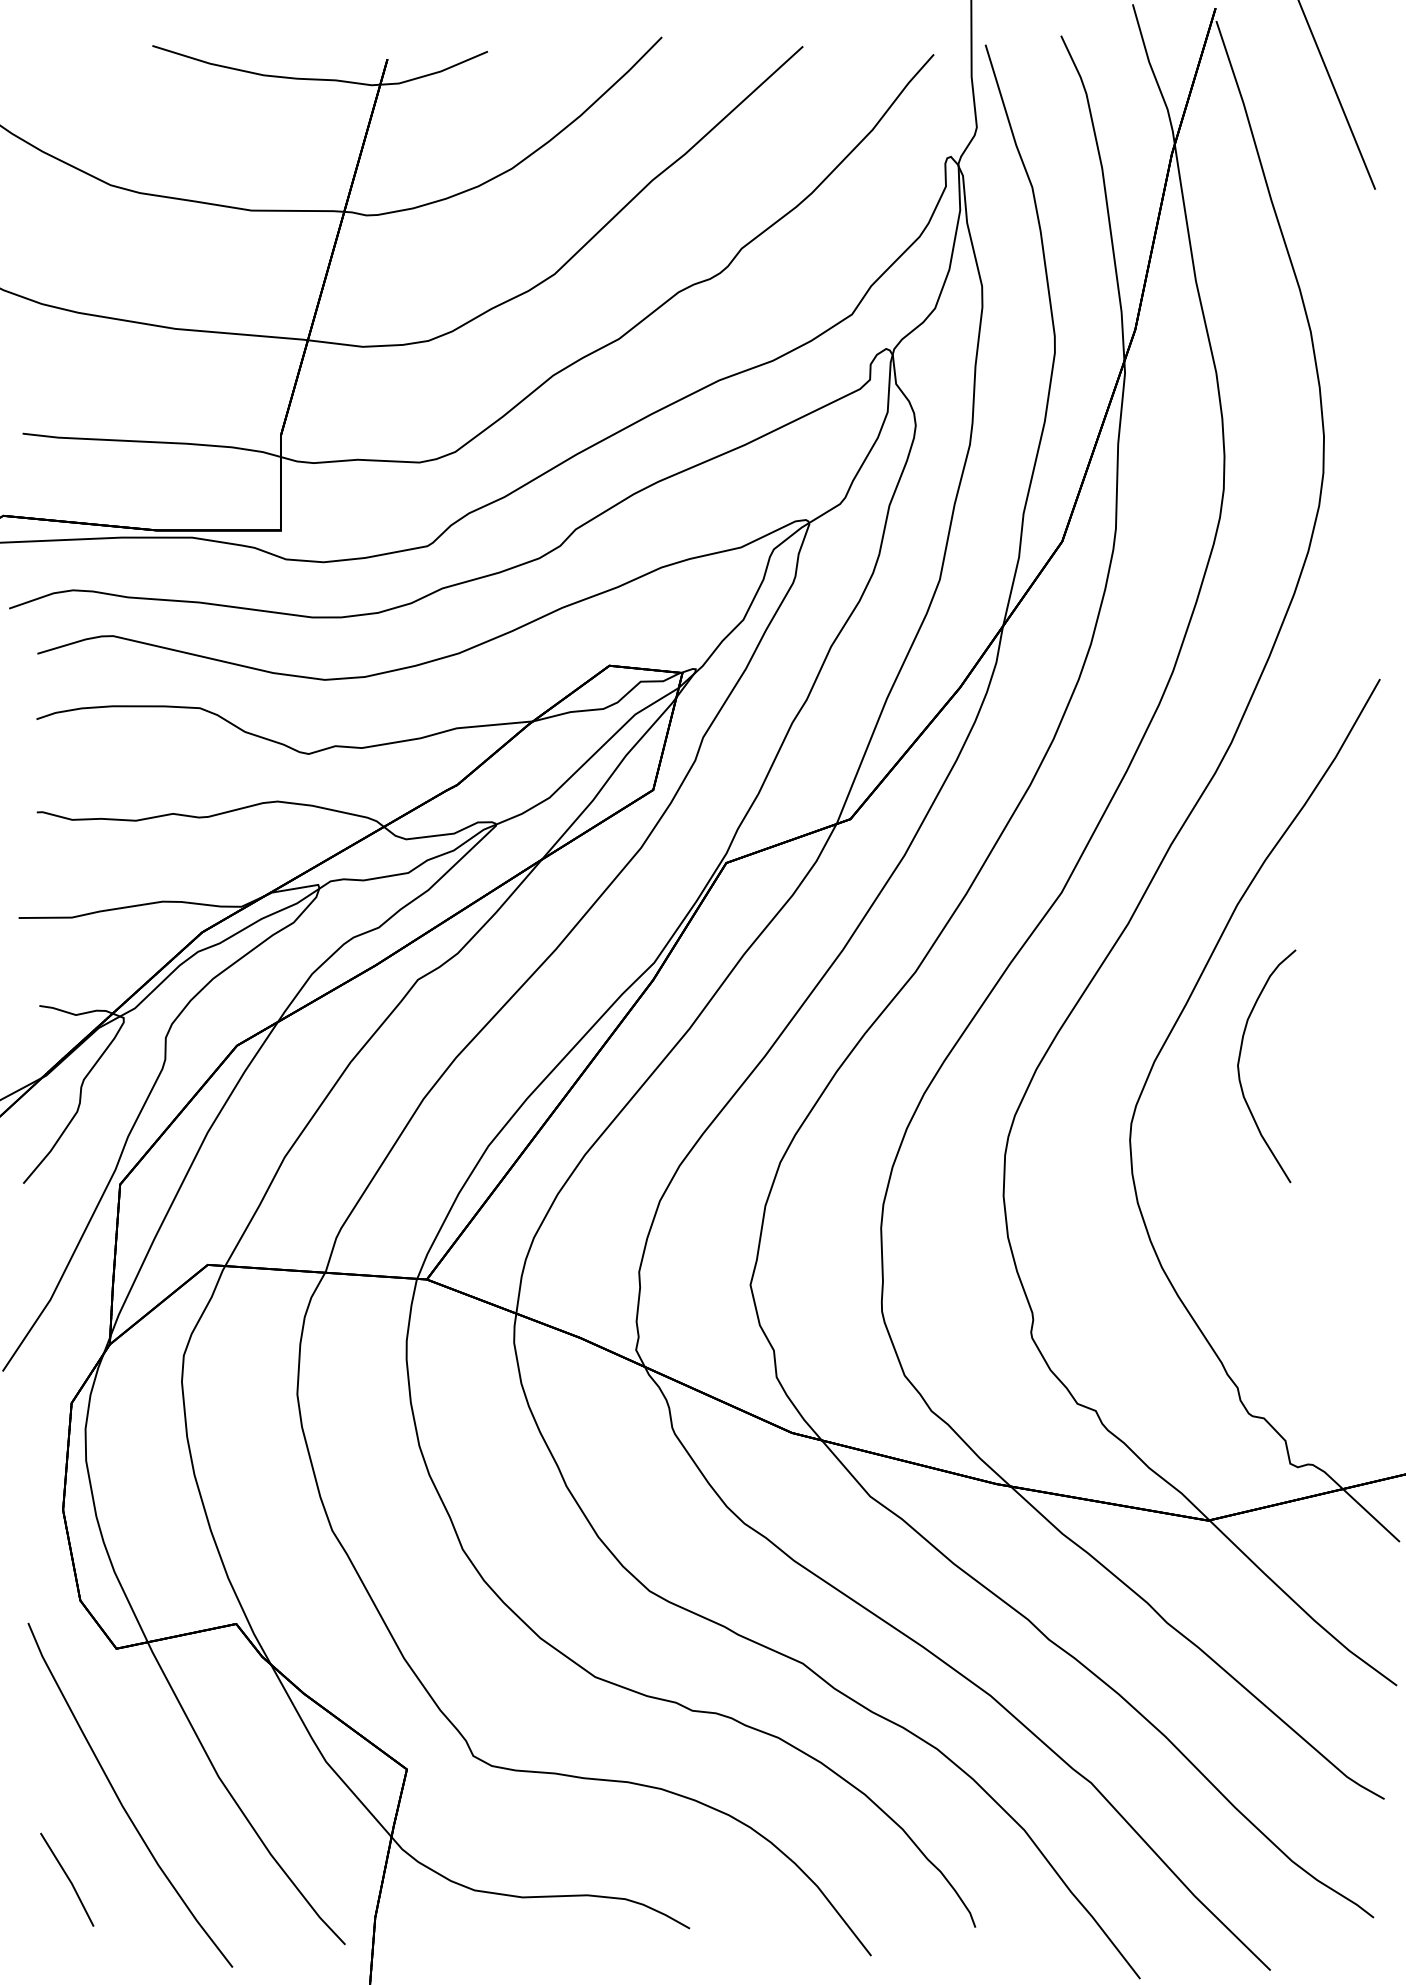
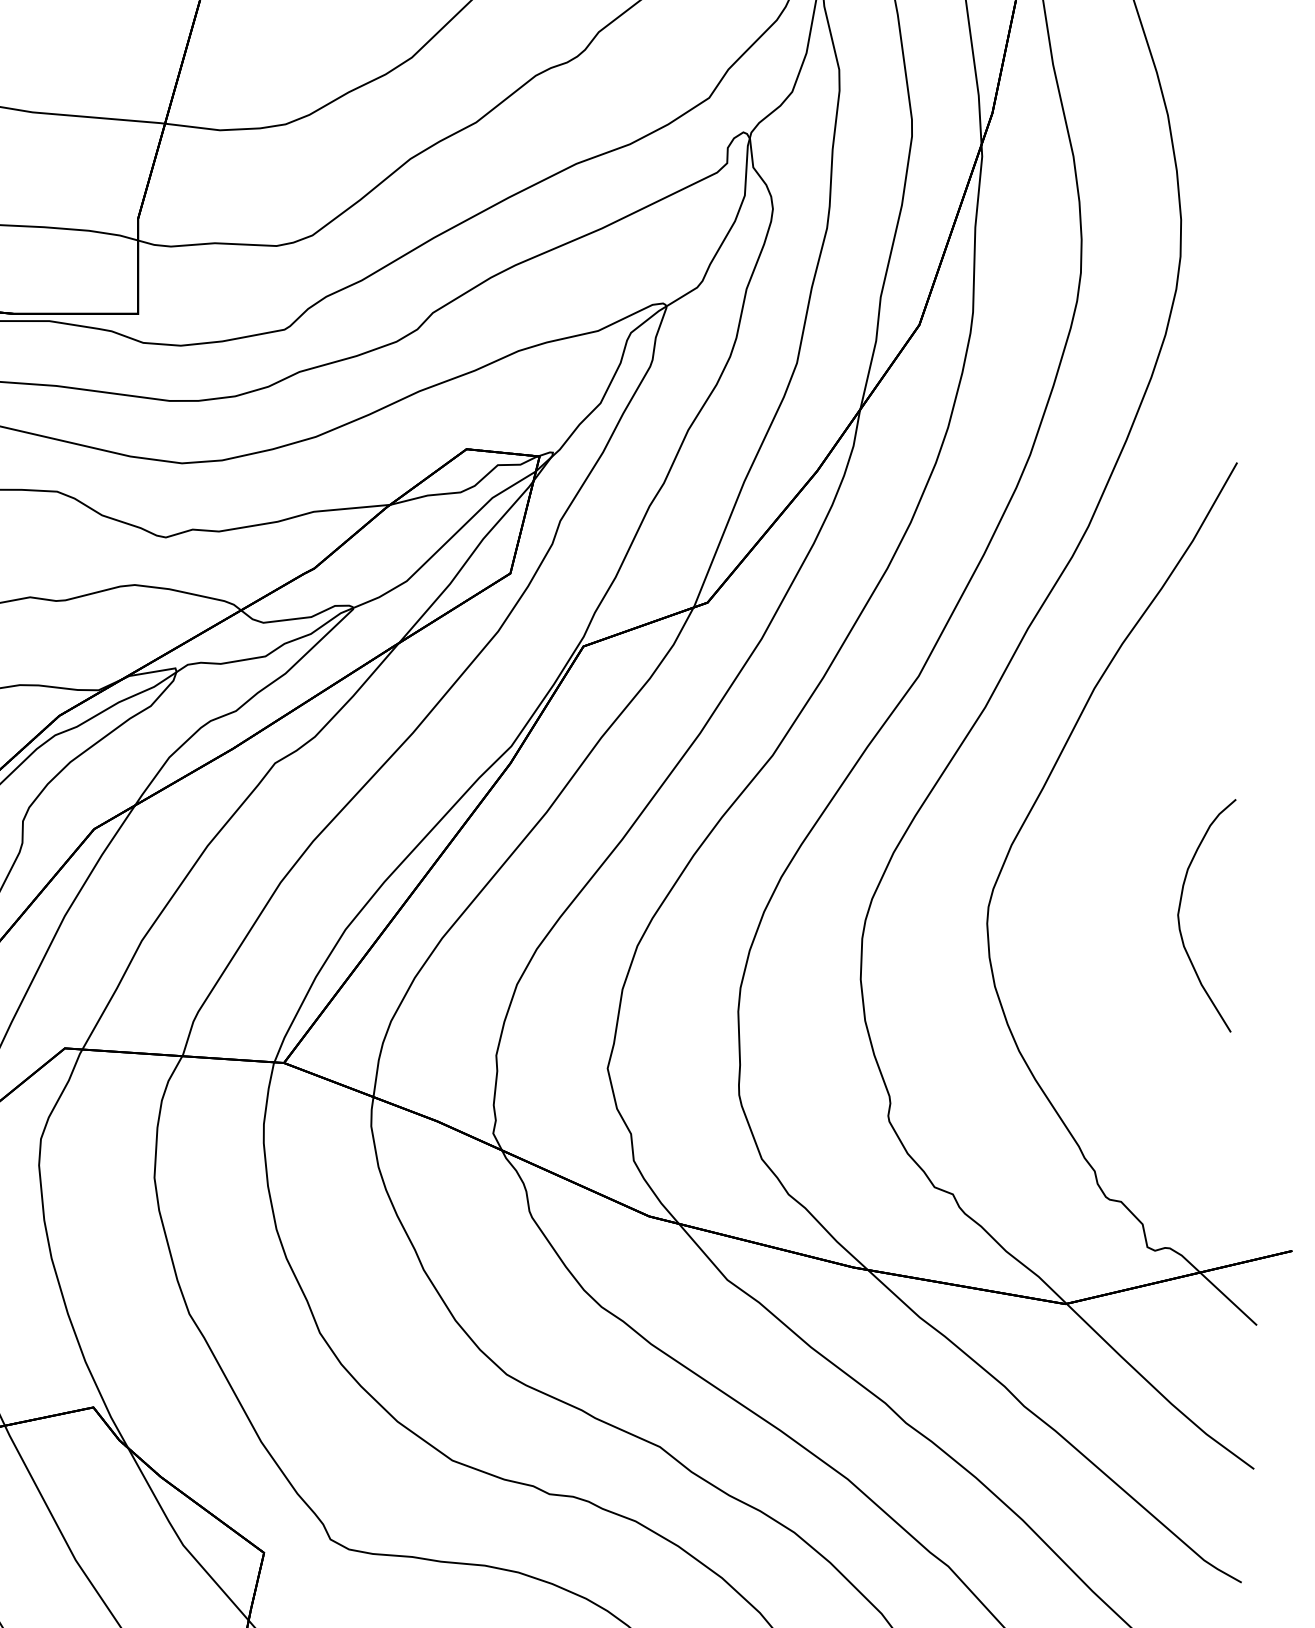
curve: (1239, 1067) -> (1179, 916), moved

